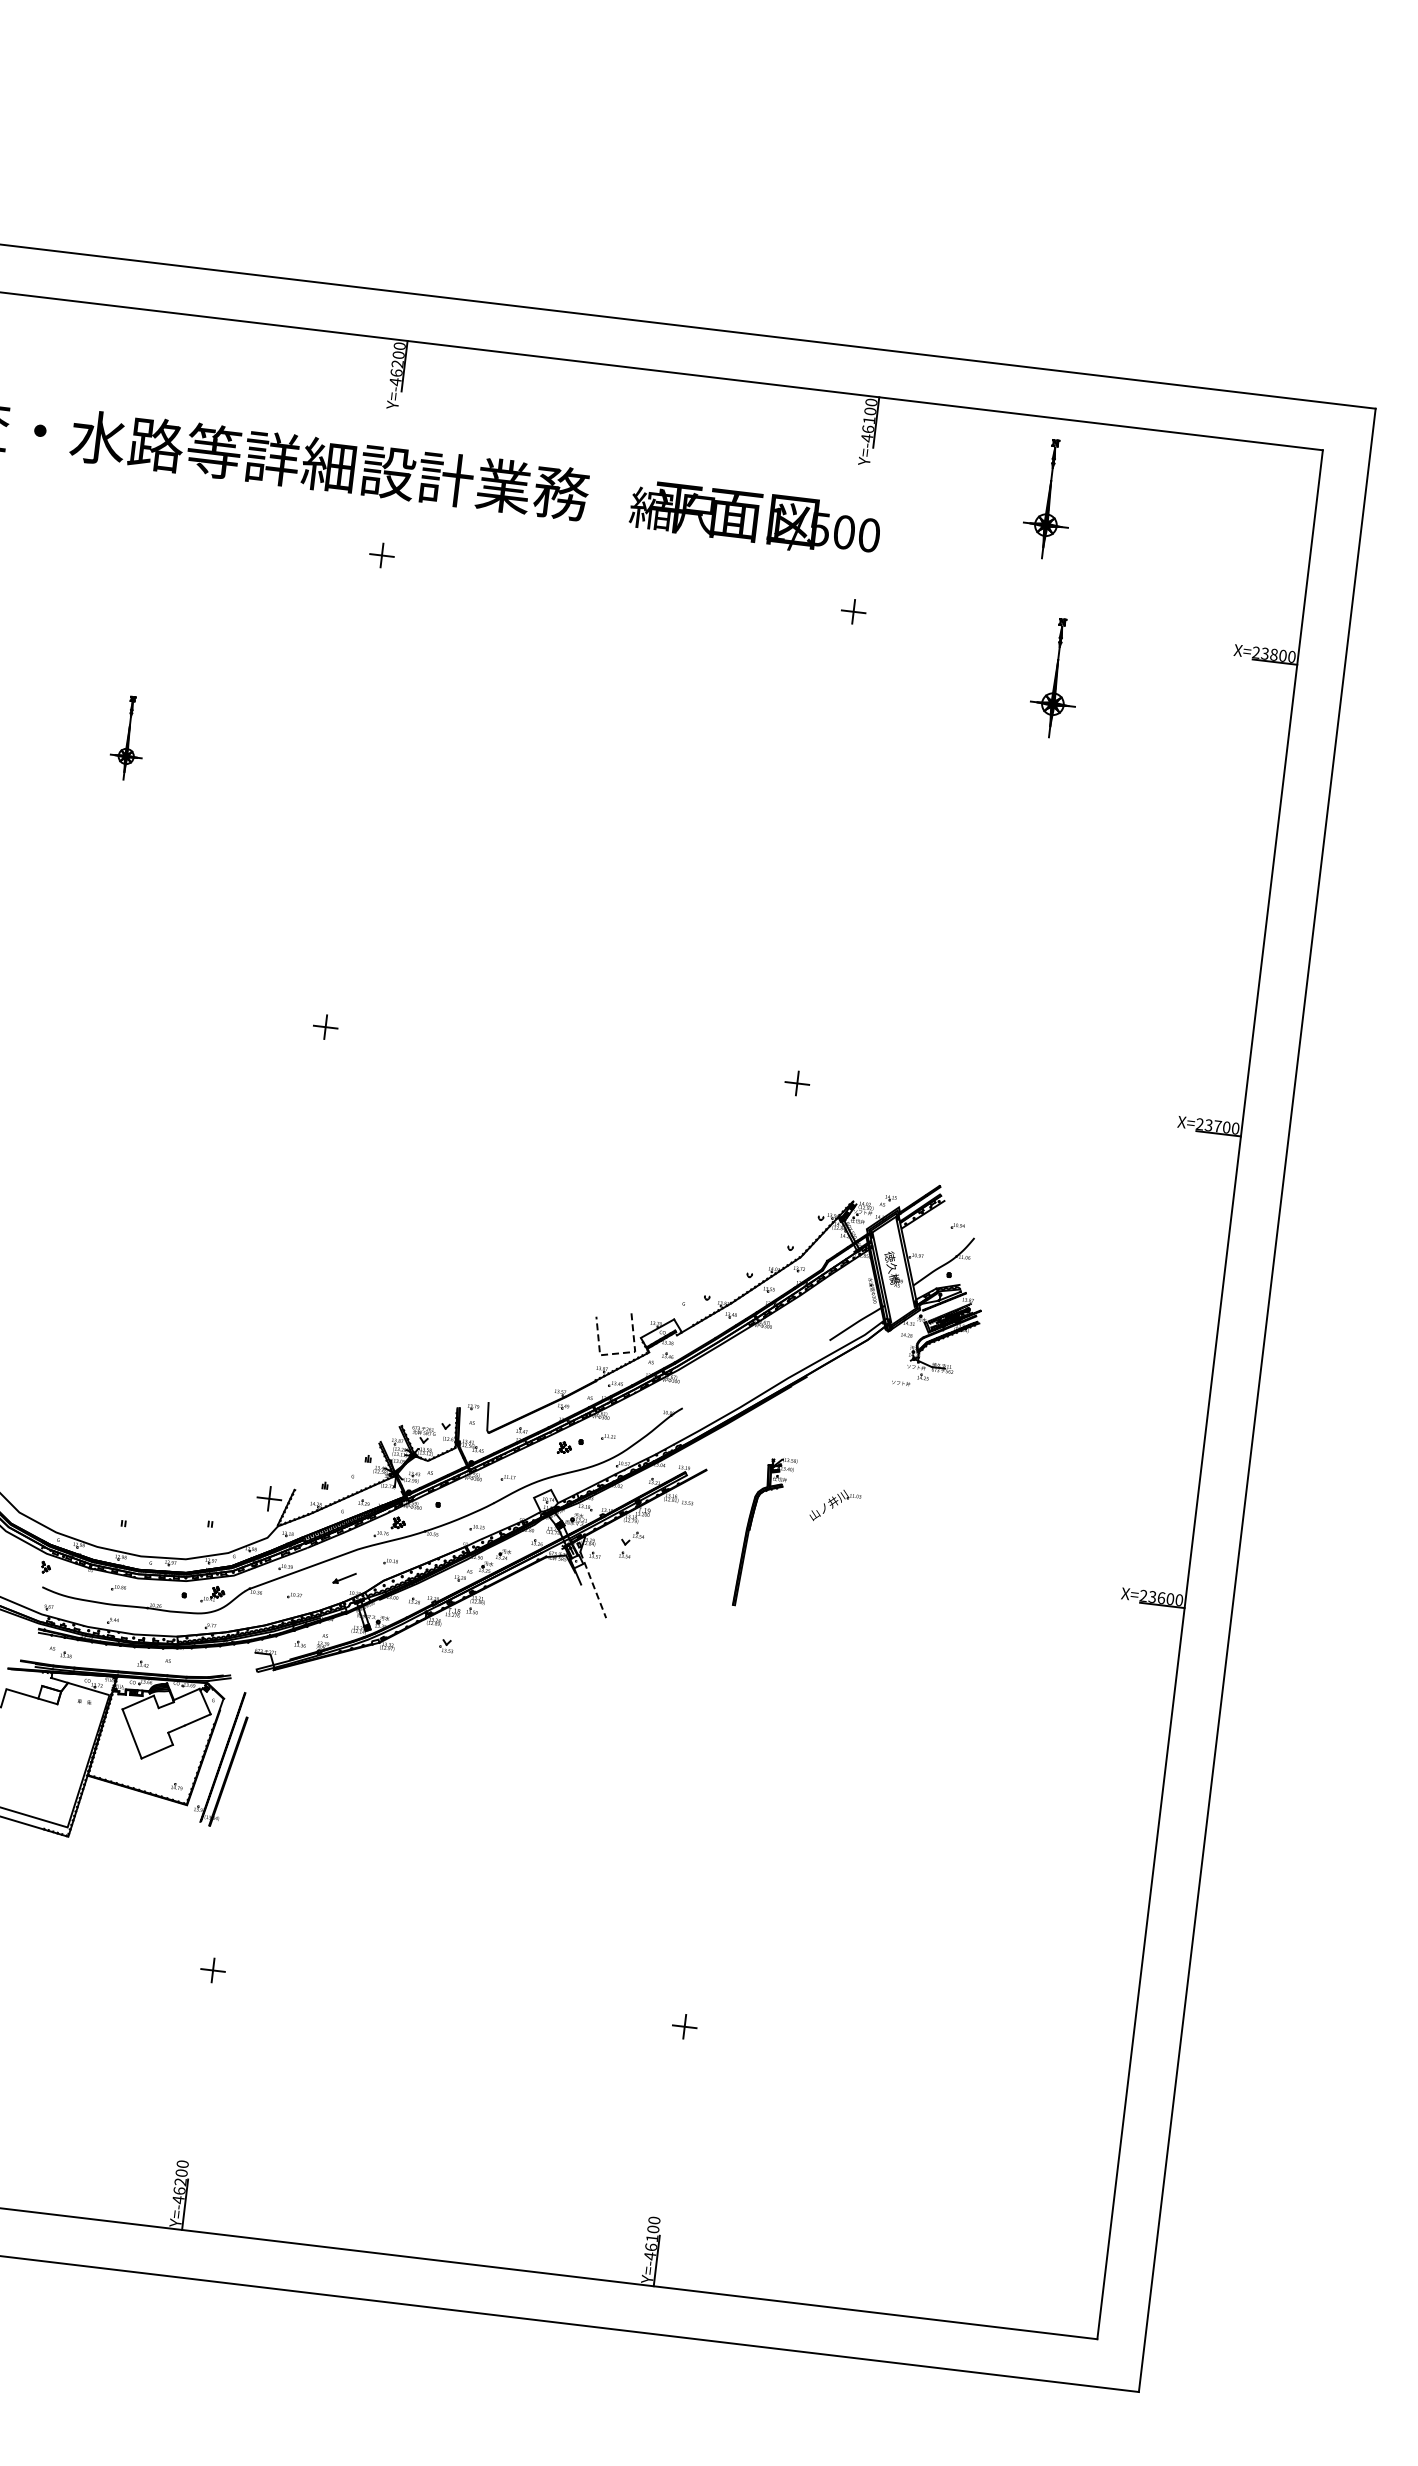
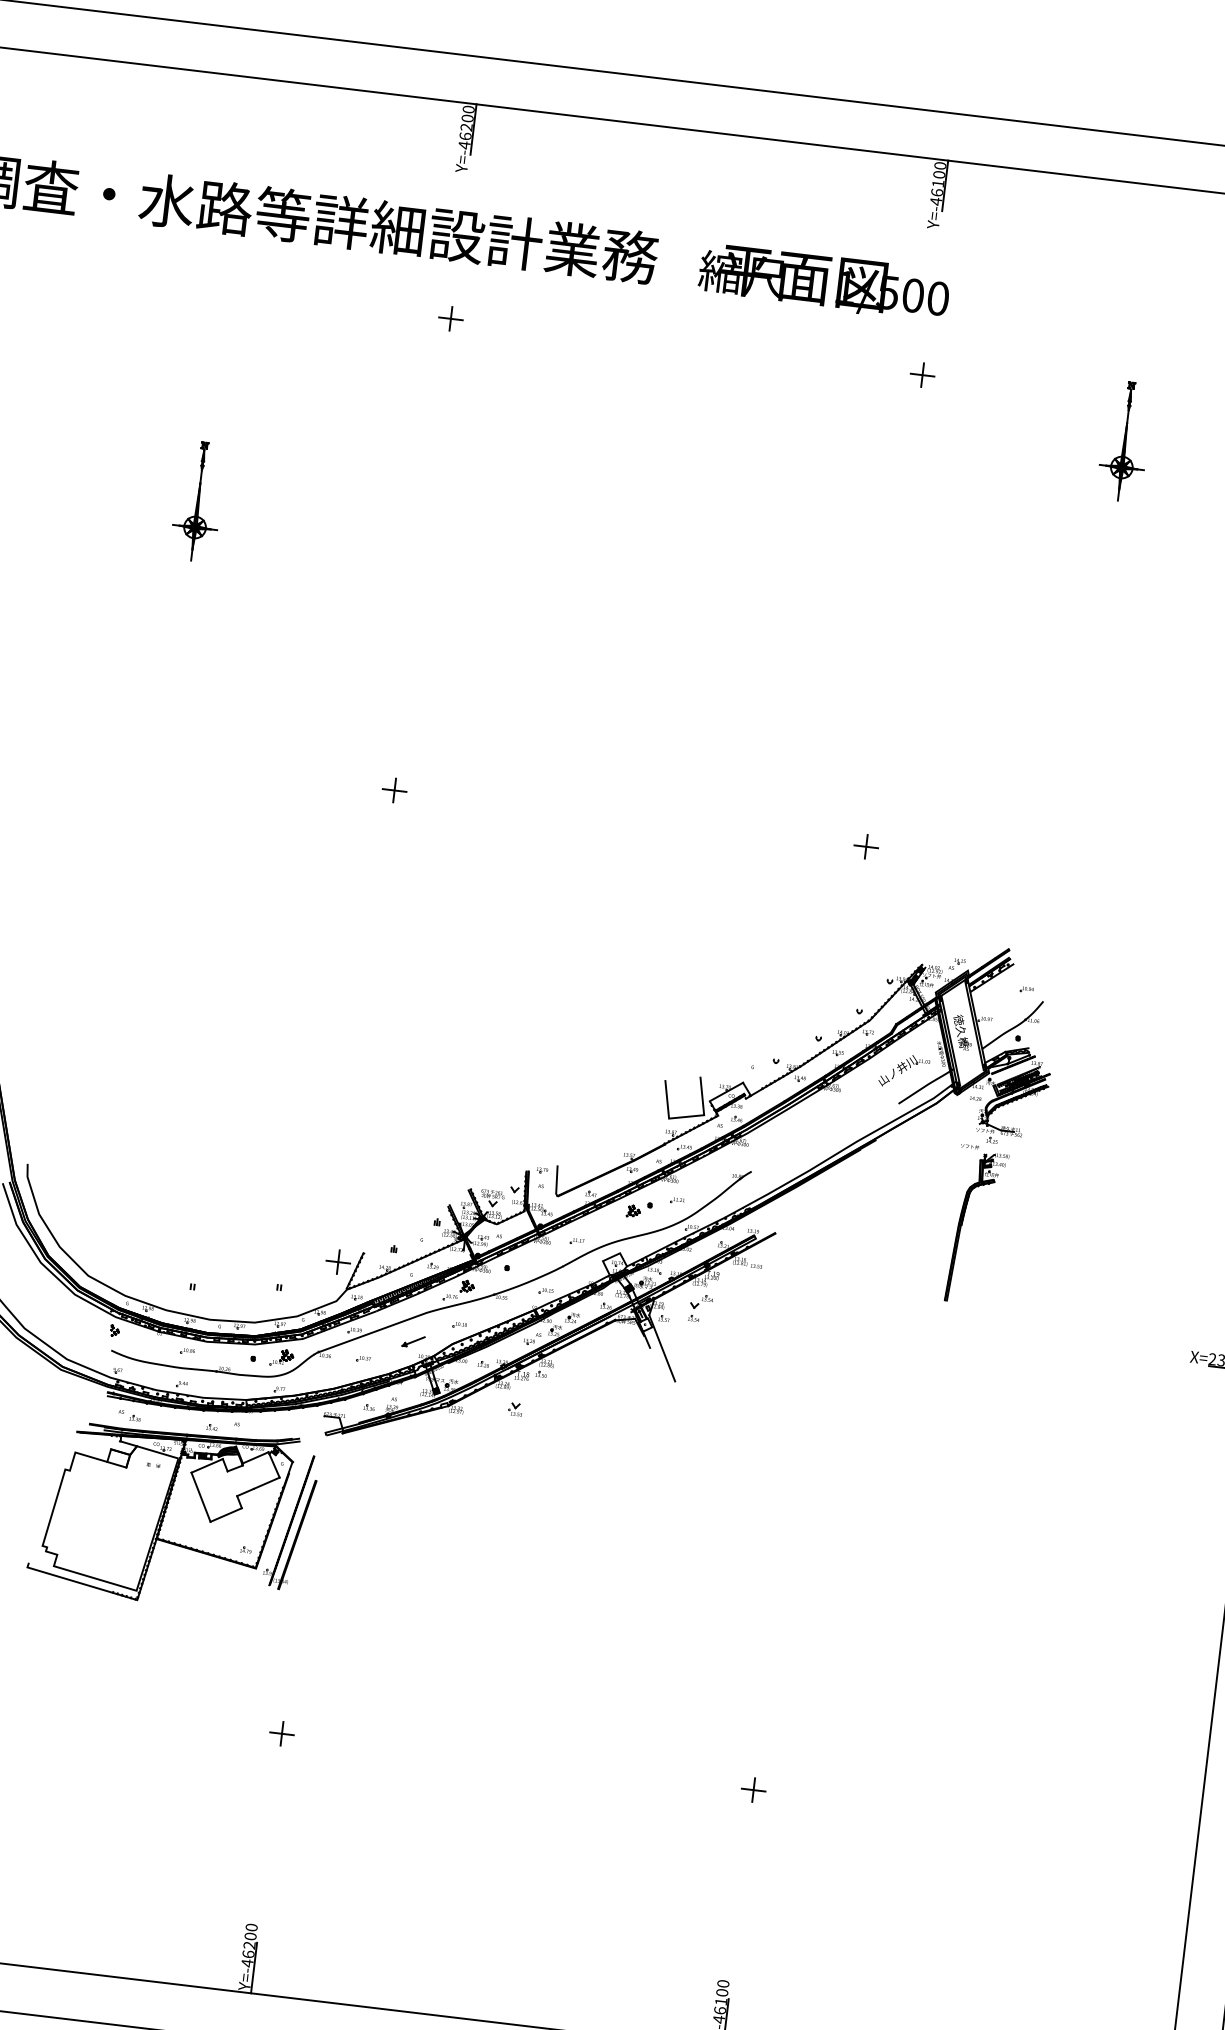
part: (1045, 499) -> (1114, 262), removed
part: (126, 738) -> (195, 501), size x1.43
line: (617, 1353) -> (686, 1116), dashed -> solid
part: (835, 1505) -> (904, 1070), moved
part: (750, 1530) -> (962, 1225), moved
line: (593, 1584) -> (662, 1347), dashed -> solid

